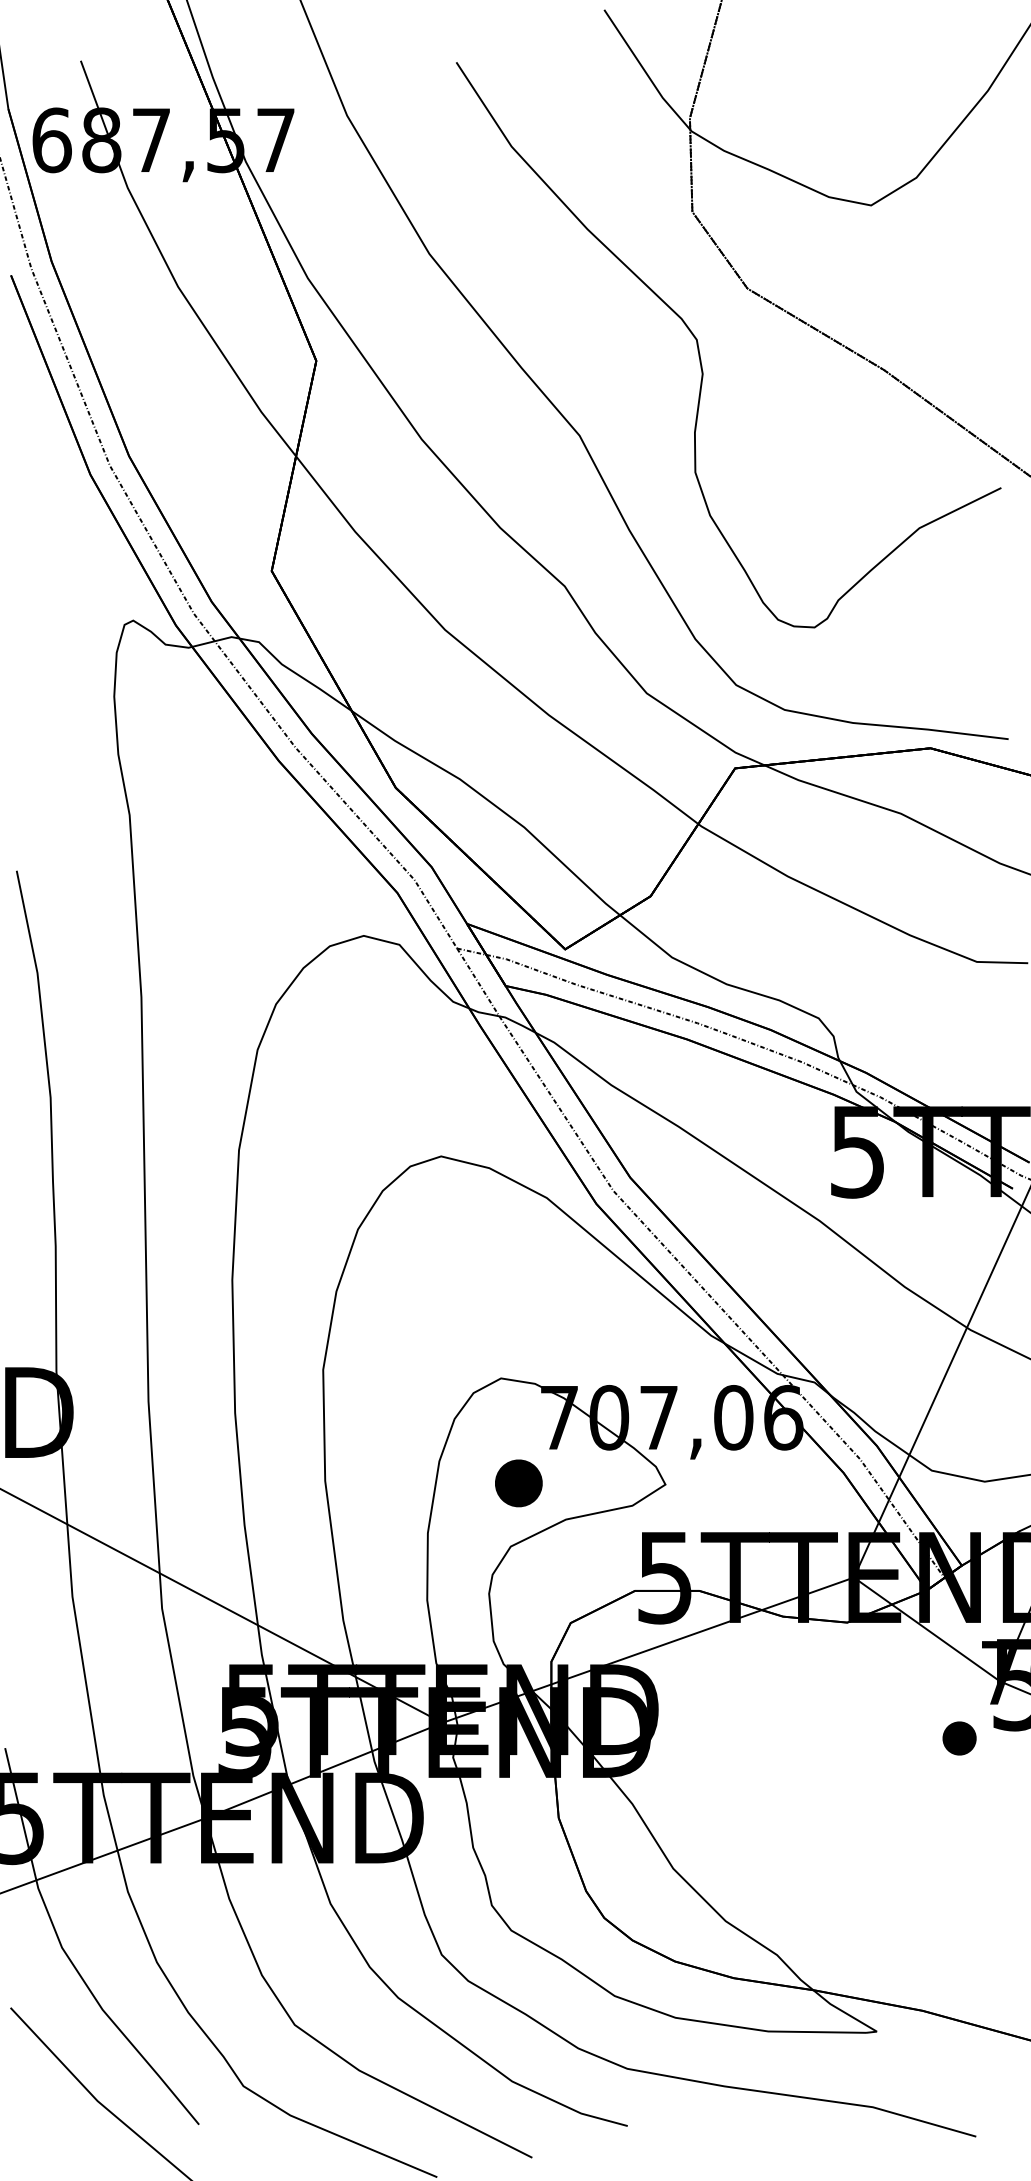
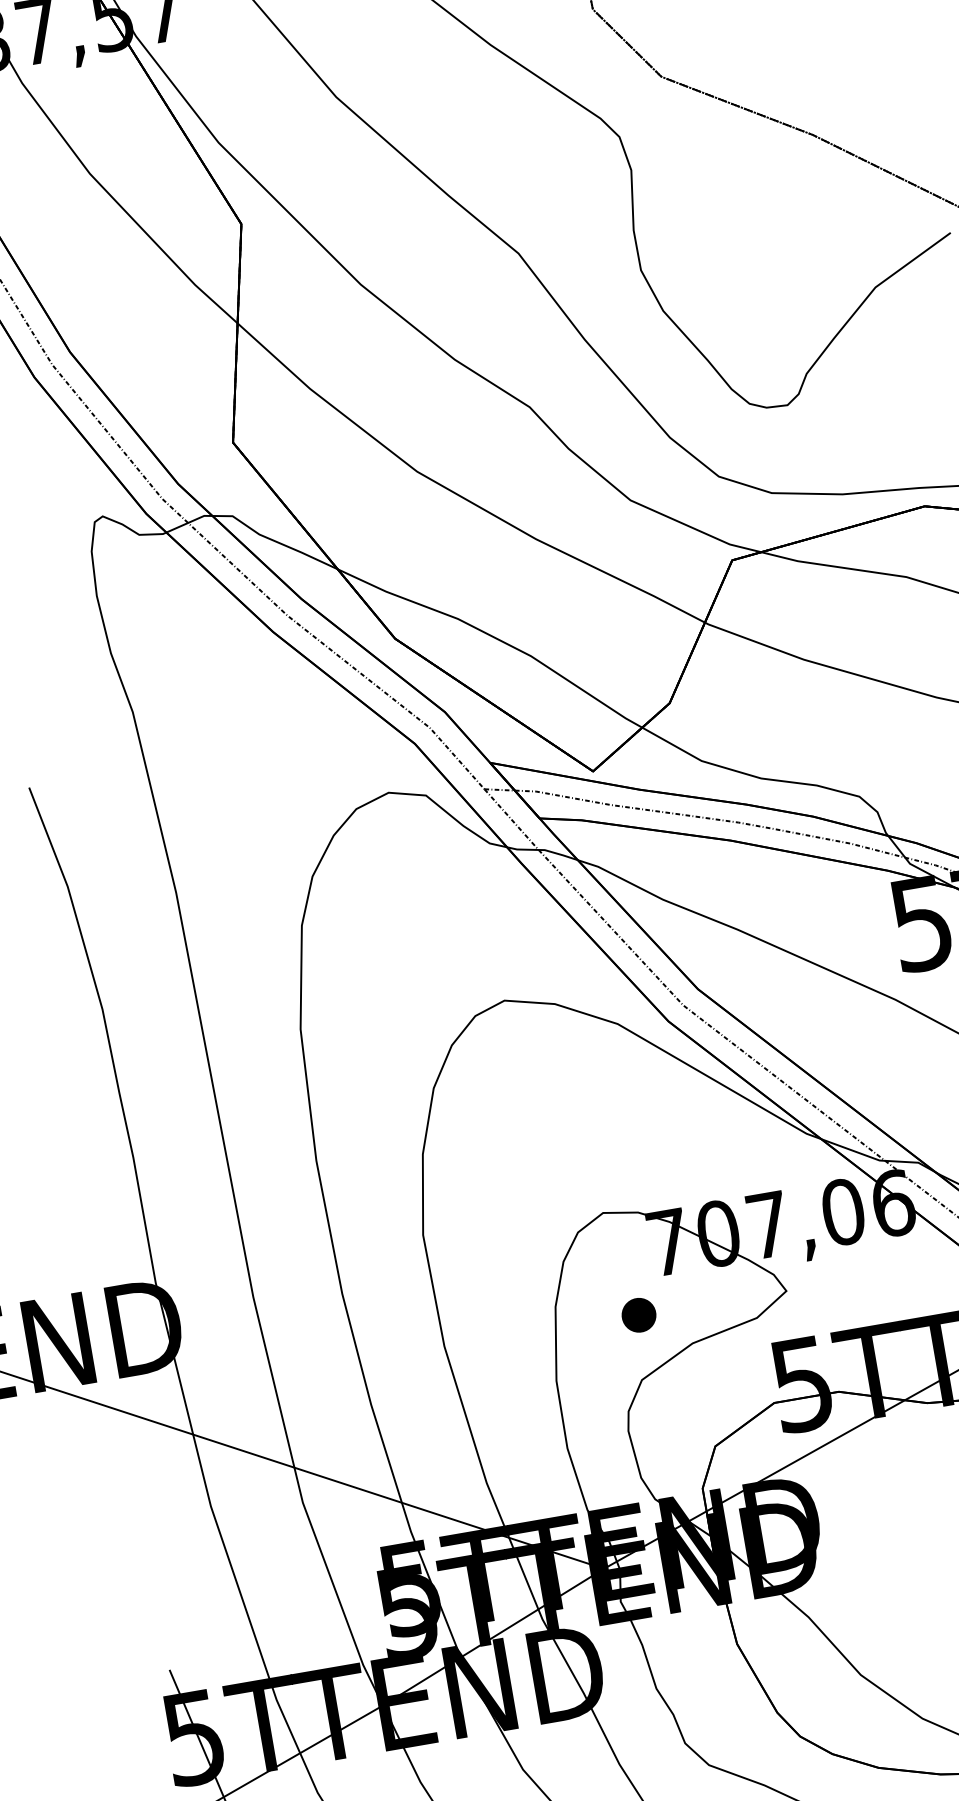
part: (518, 1483) -> (638, 1315), size x0.71

